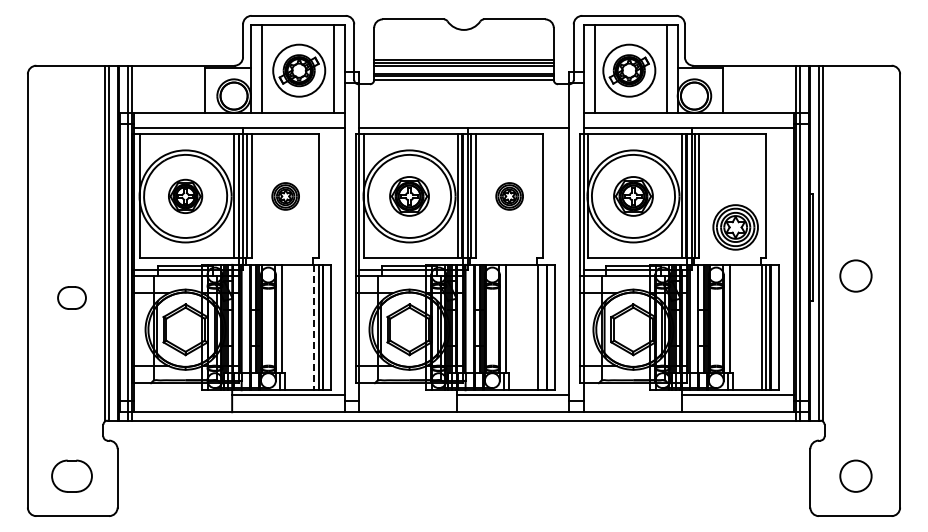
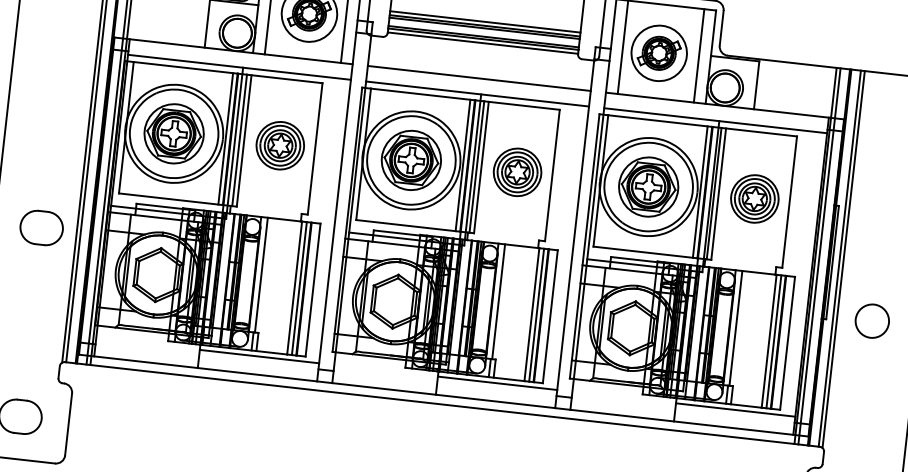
line: (464, 112) -> (479, 78), added
part: (185, 196) -> (174, 133), size x1.67
part: (285, 196) -> (279, 145), size x1.67
part: (409, 196) -> (411, 160), size x1.43
part: (509, 196) -> (517, 172), size x1.67
part: (633, 196) -> (648, 187), size x1.43
part: (735, 227) -> (754, 199), moved
circle: (855, 275) -> (871, 320), moved
part: (71, 297) -> (41, 227), size x1.43
line: (314, 327) -> (295, 288), dashed -> solid
line: (542, 327) -> (536, 315), added

